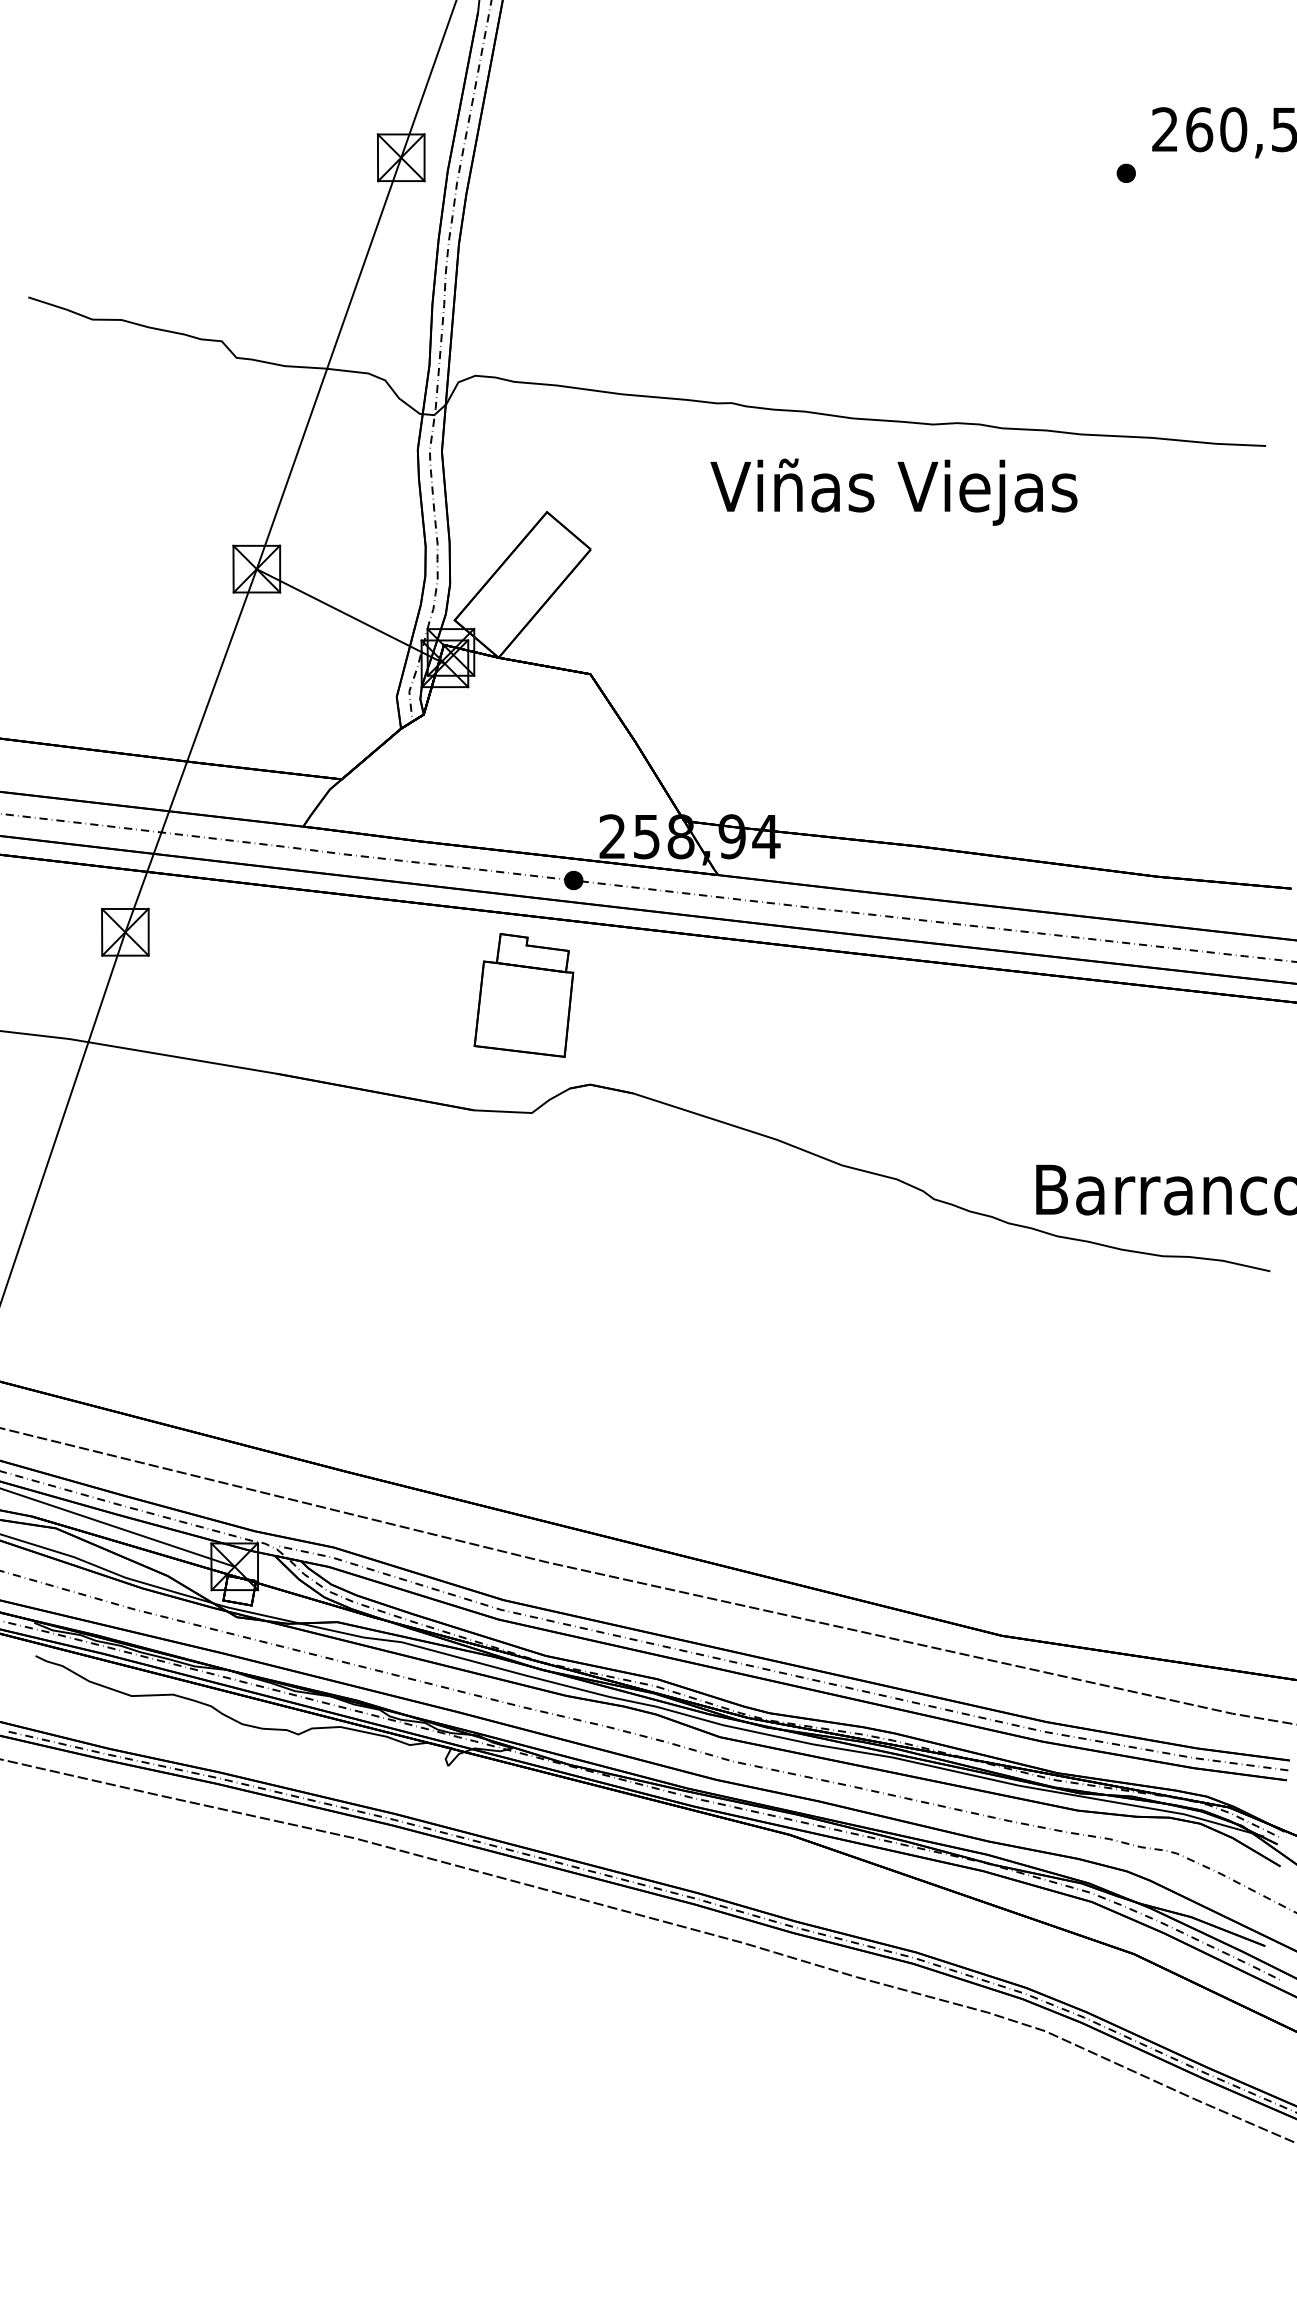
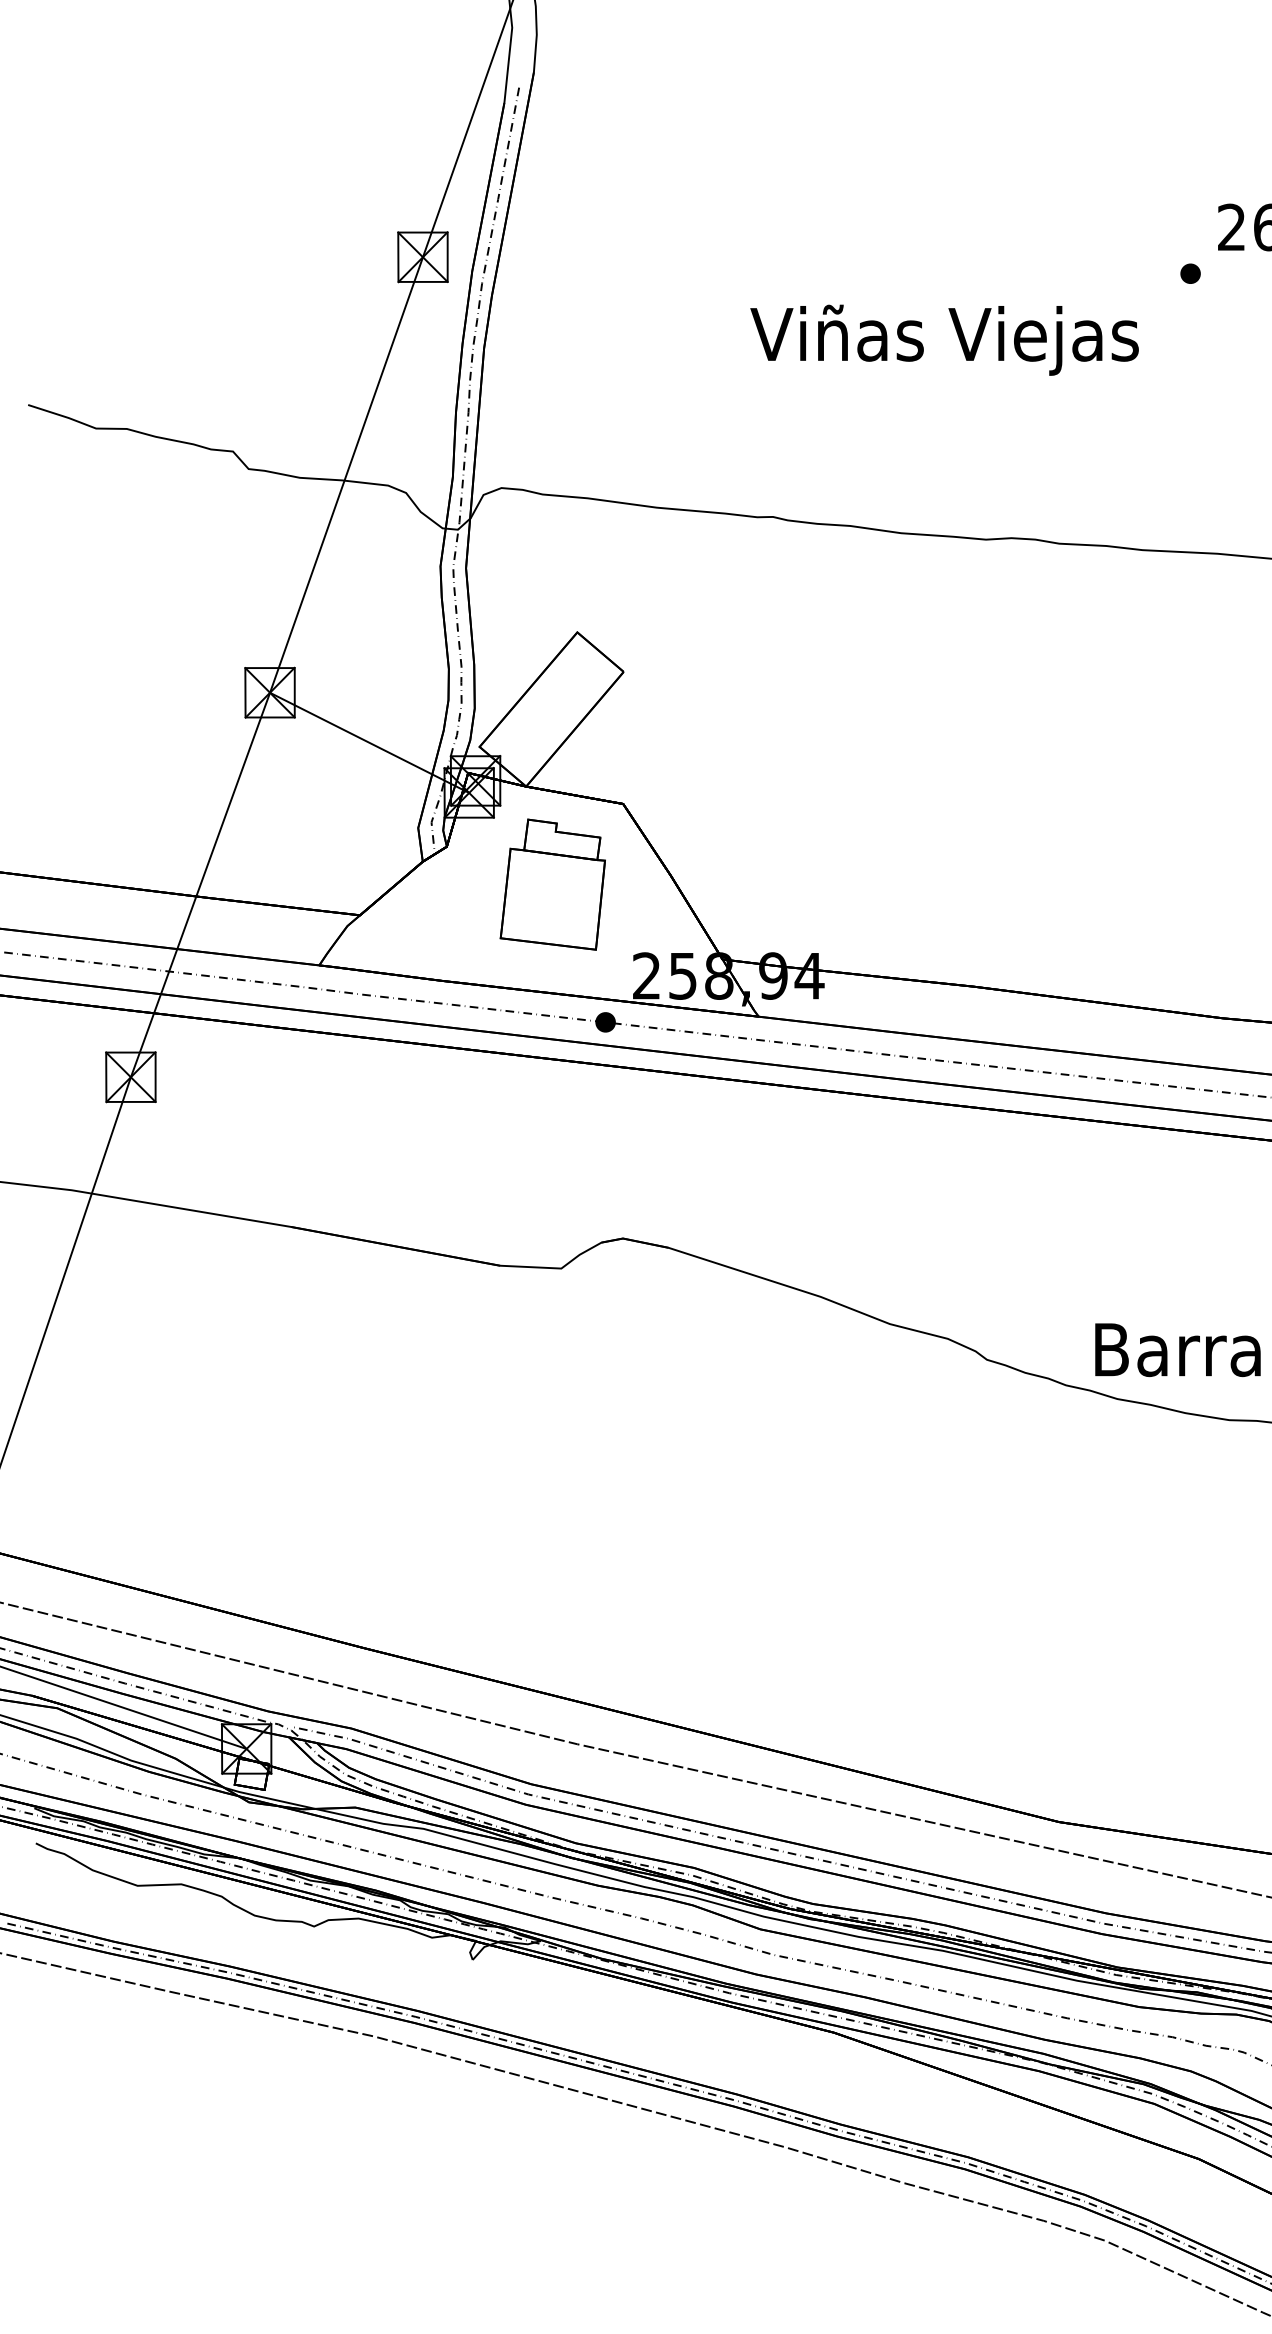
text: (893, 491) -> (944, 339), moved
part: (523, 995) -> (552, 884), moved

